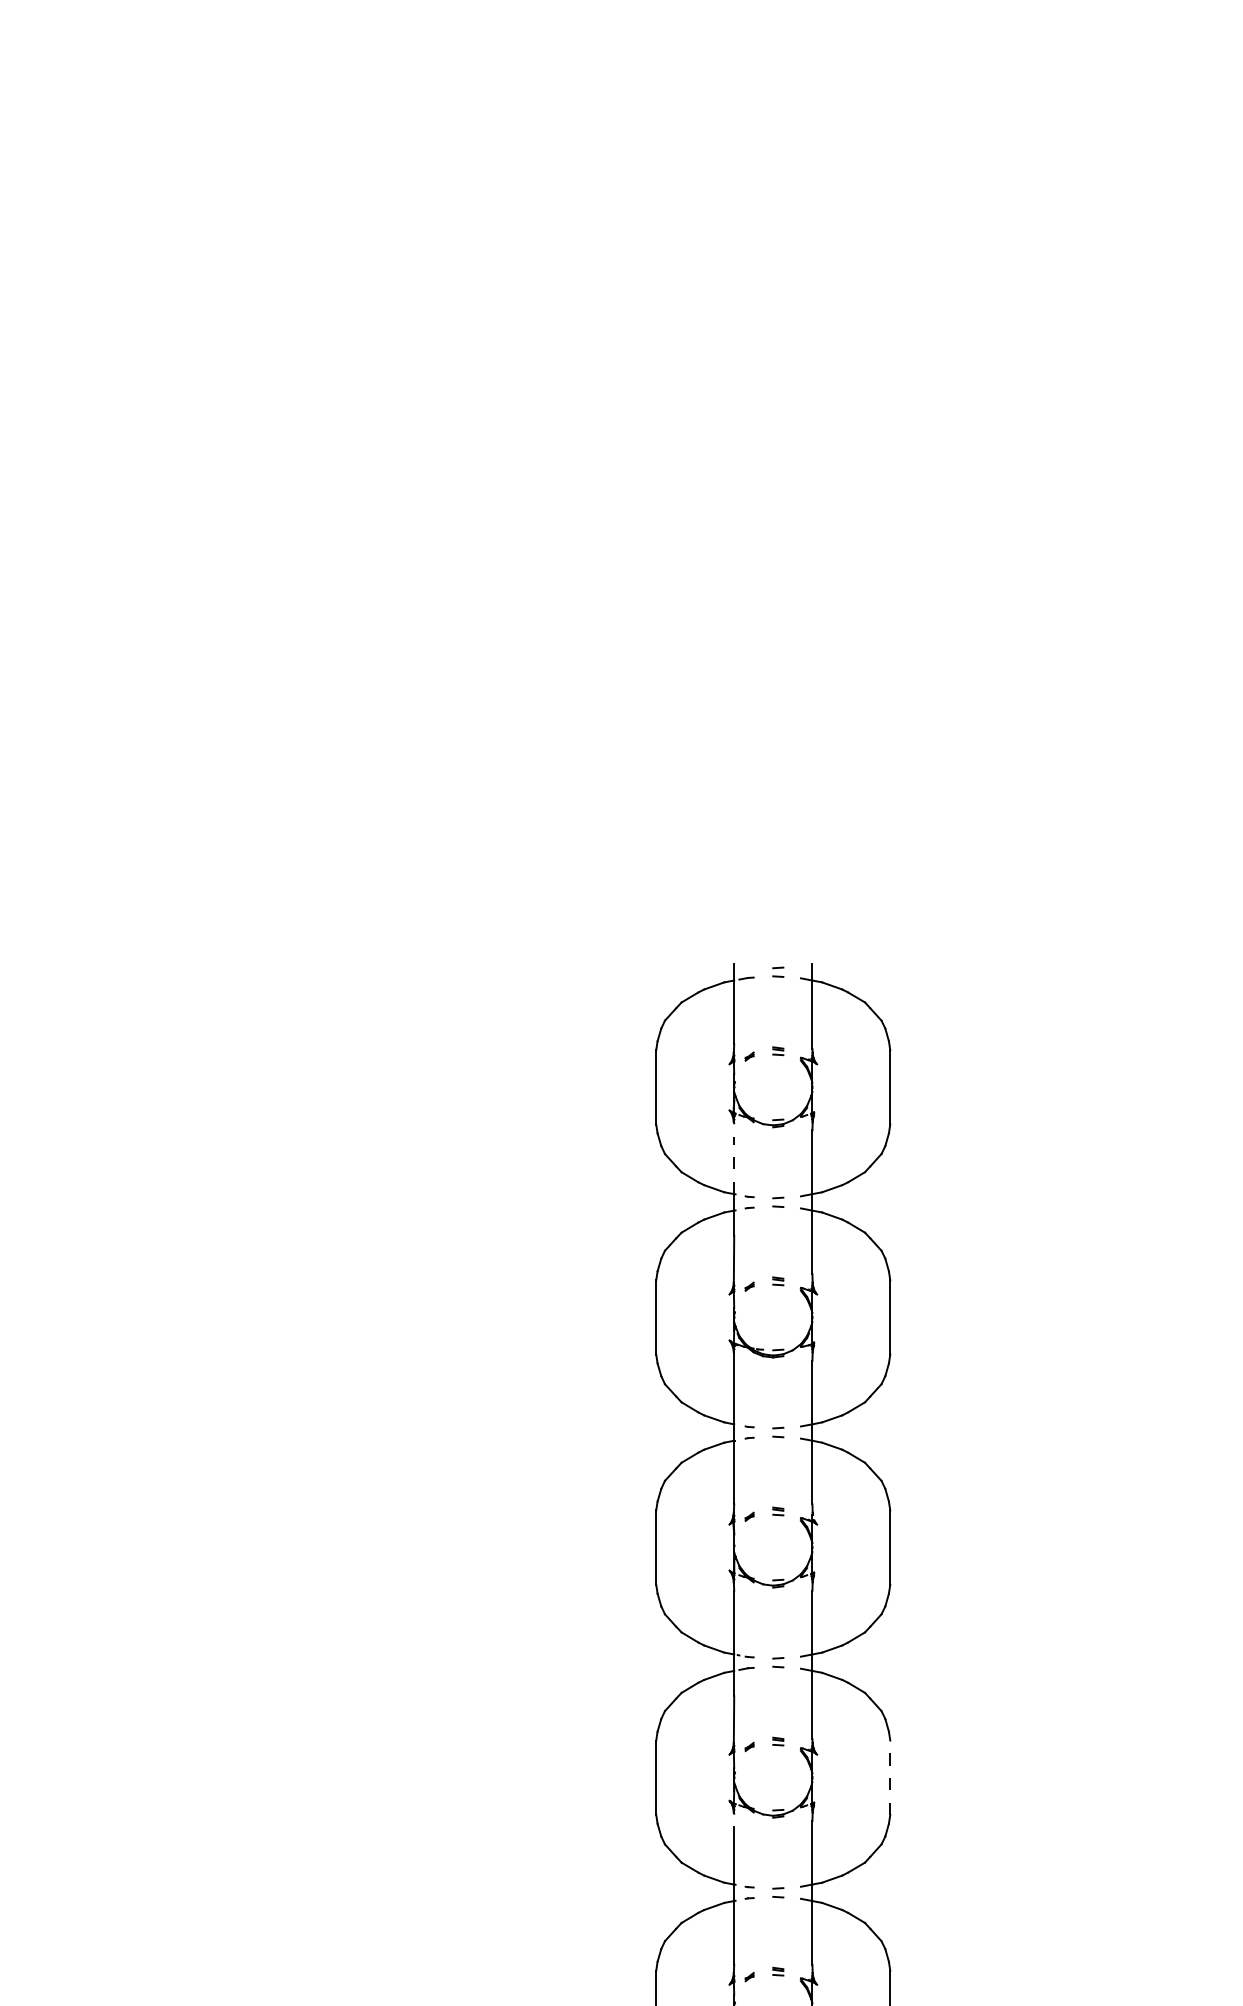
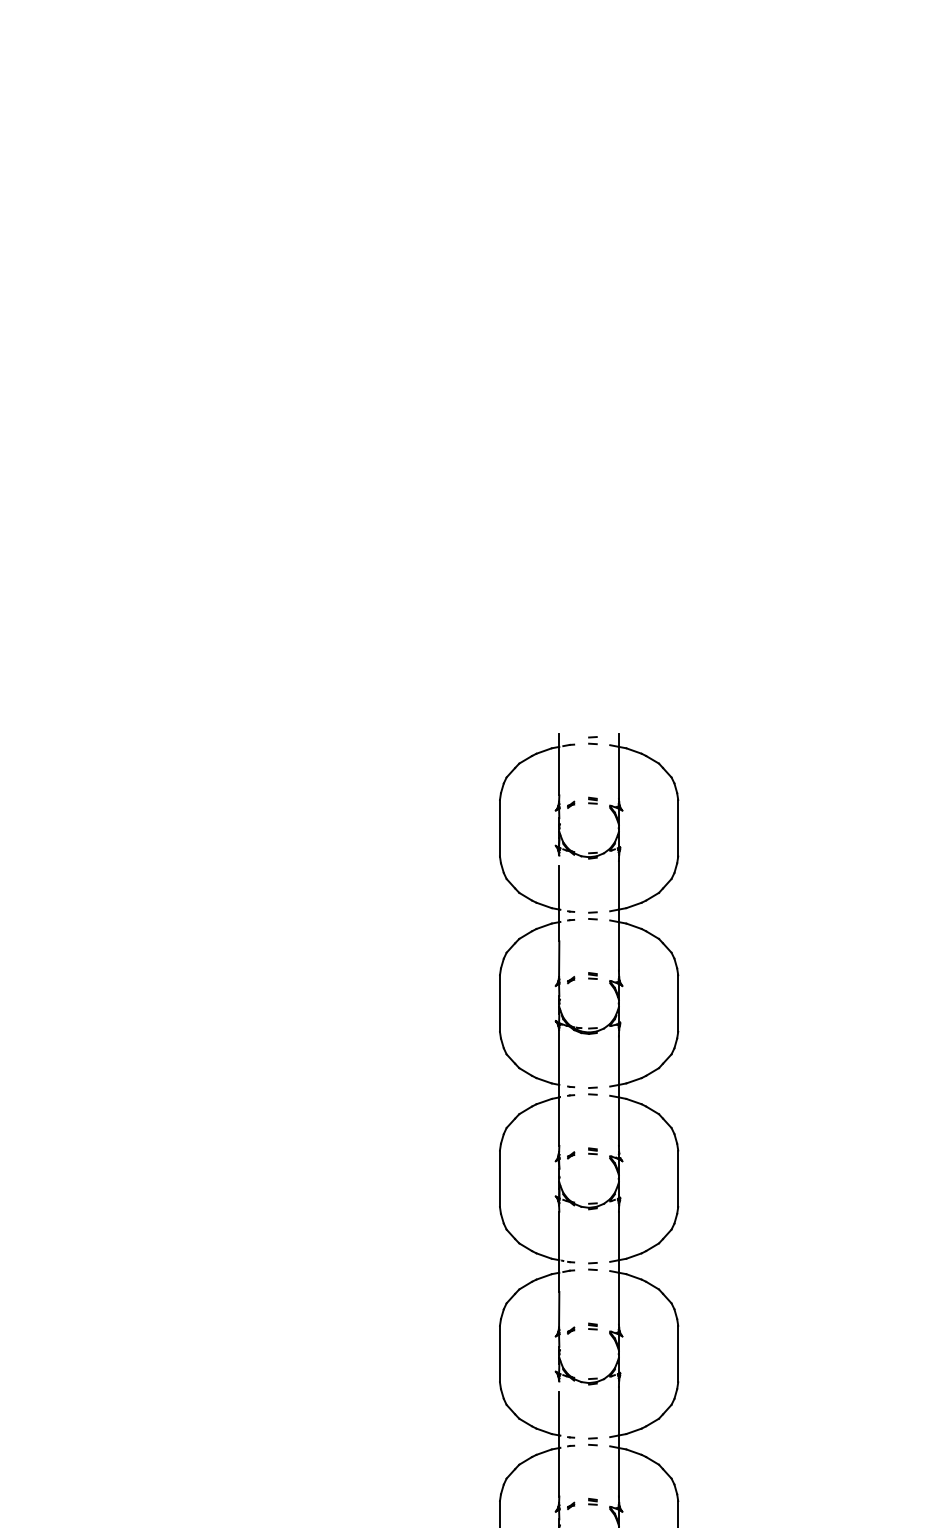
line: (734, 1165) -> (559, 887), dashed -> solid
line: (890, 1776) -> (678, 1353), dashed -> solid

